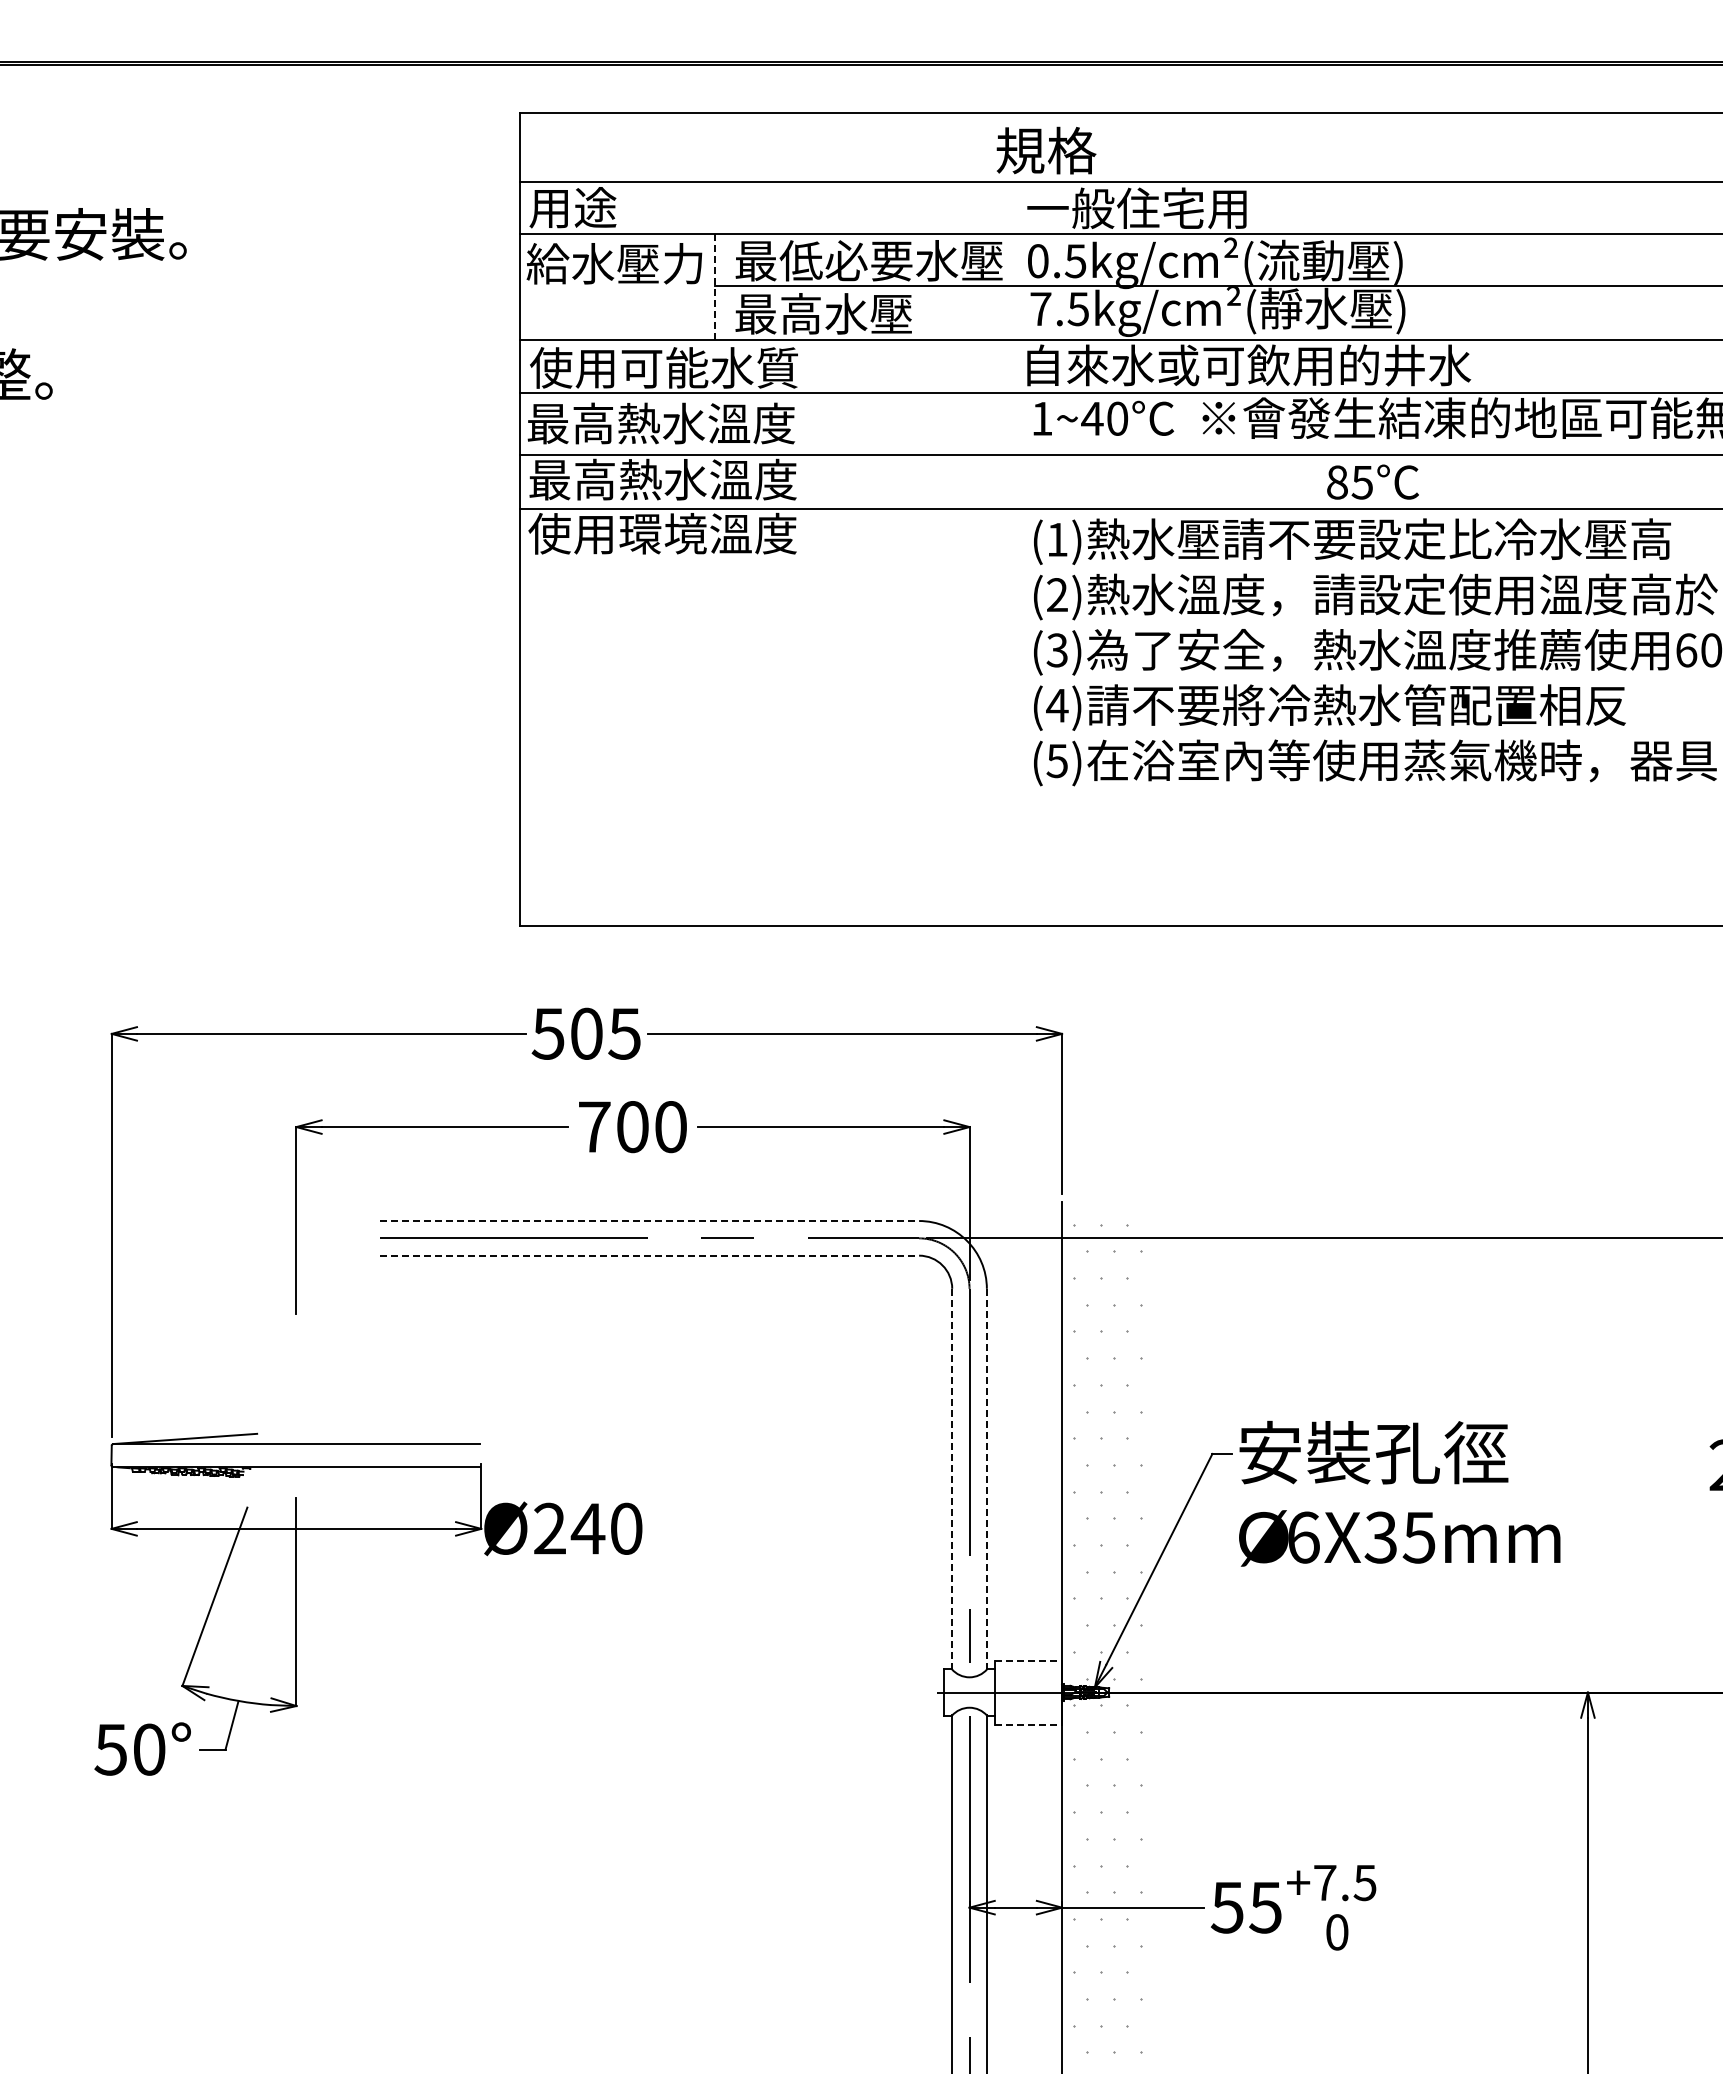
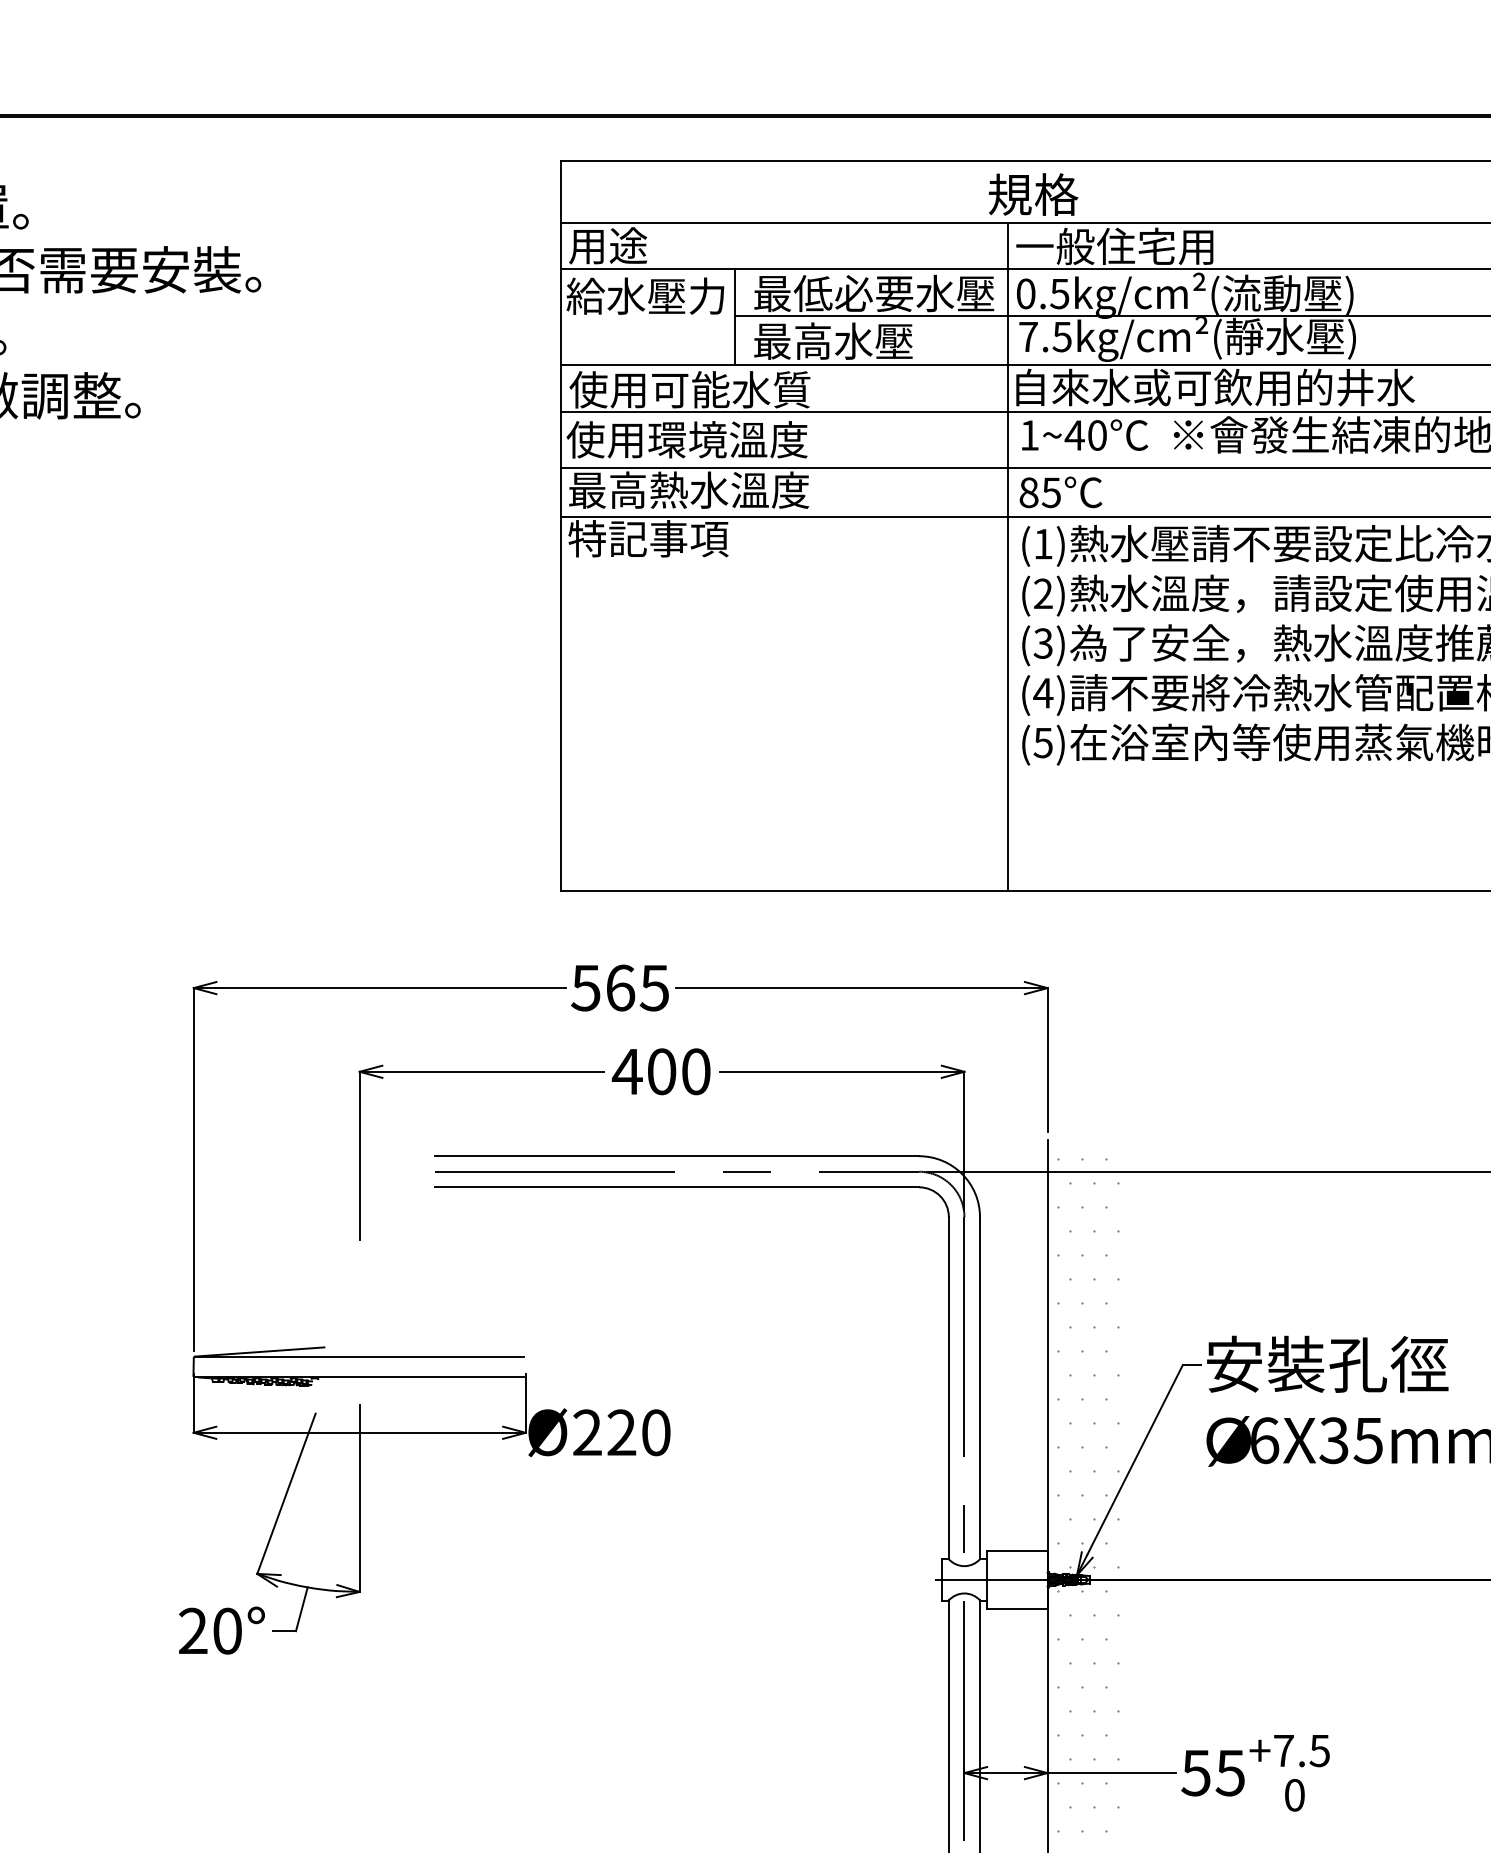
line: (714, 286) -> (735, 316), dashed -> solid
text: (615, 423) -> (646, 439), 最高熱水溫度 -> 使用環境溫度
text: (1372, 481) -> (1060, 491), moved
text: (662, 533) -> (688, 538), 使用環境溫度 -> 特記事項
line: (1018, 553) -> (1008, 556), added
text: (586, 1033) -> (620, 987), 505 -> 565
text: (594, 1126) -> (627, 1071), 700 -> 400
line: (650, 1221) -> (677, 1156), dashed -> solid
line: (650, 1255) -> (677, 1187), dashed -> solid
line: (952, 1478) -> (949, 1387), dashed -> solid
line: (986, 1478) -> (979, 1387), dashed -> solid
text: (587, 1528) -> (621, 1432), 240 -> 220
line: (1028, 1660) -> (1017, 1551), dashed -> solid
line: (1028, 1724) -> (1017, 1608), dashed -> solid
text: (110, 1749) -> (192, 1630), 50° -> 20°

